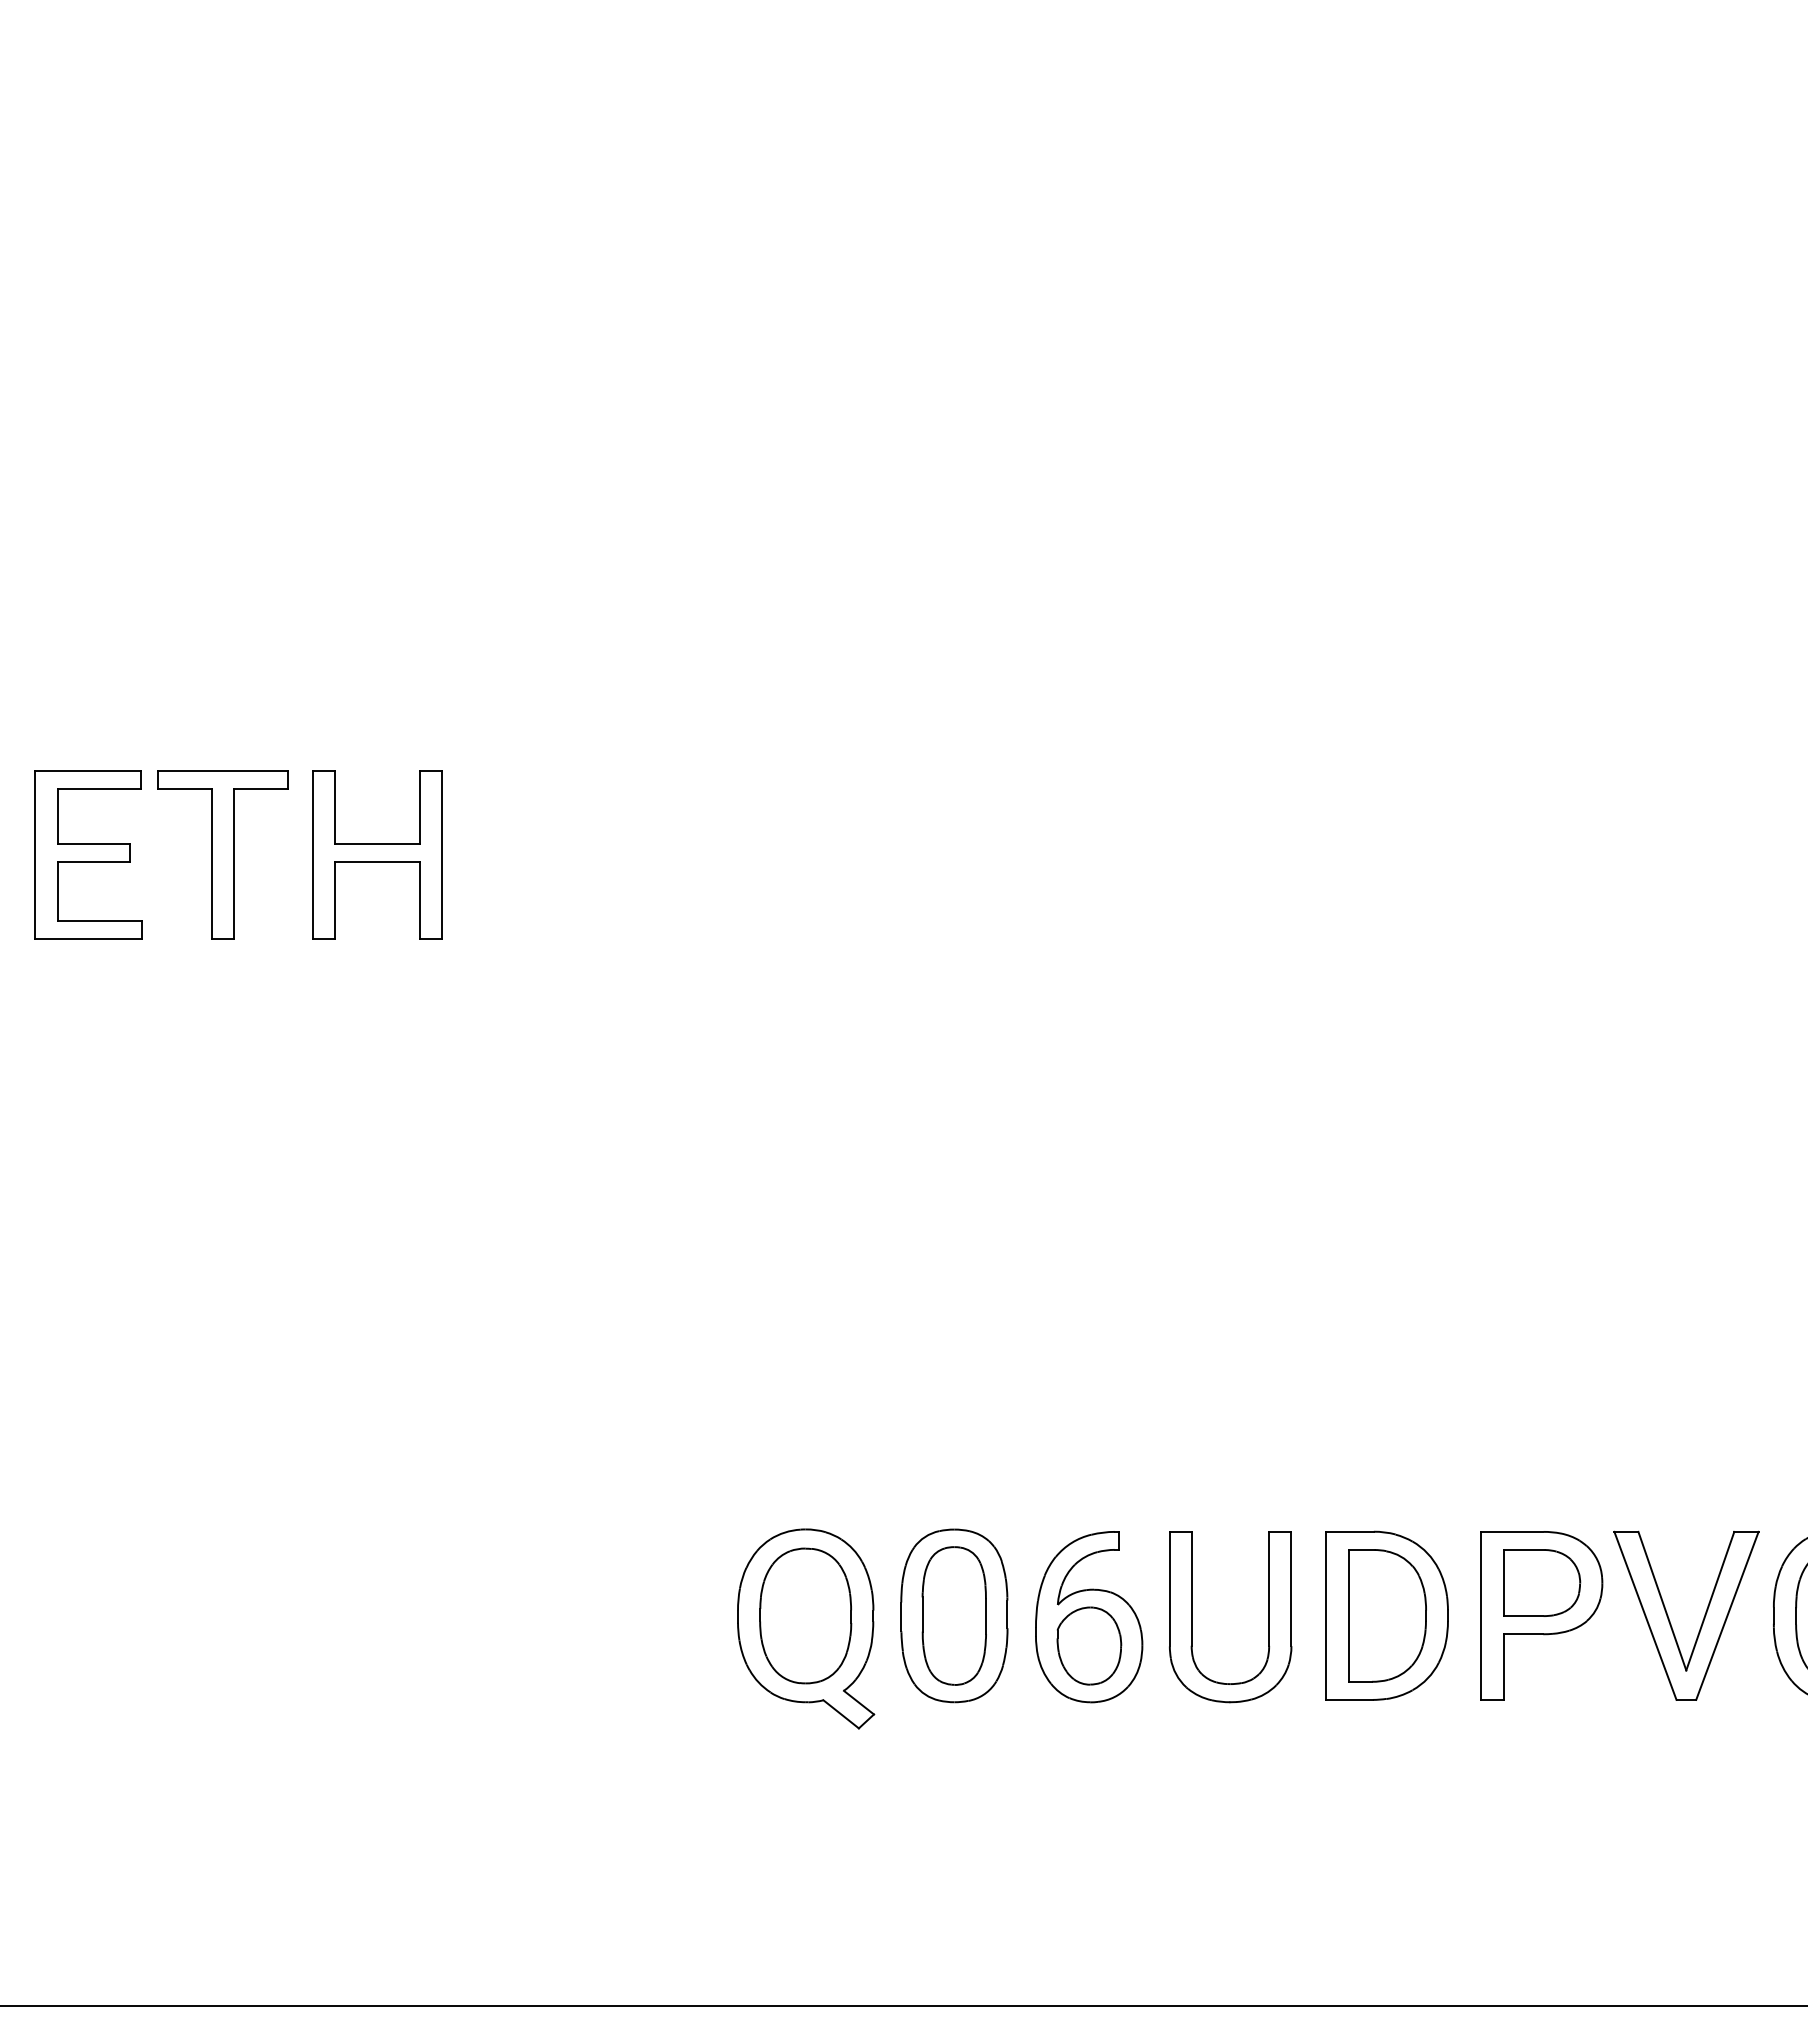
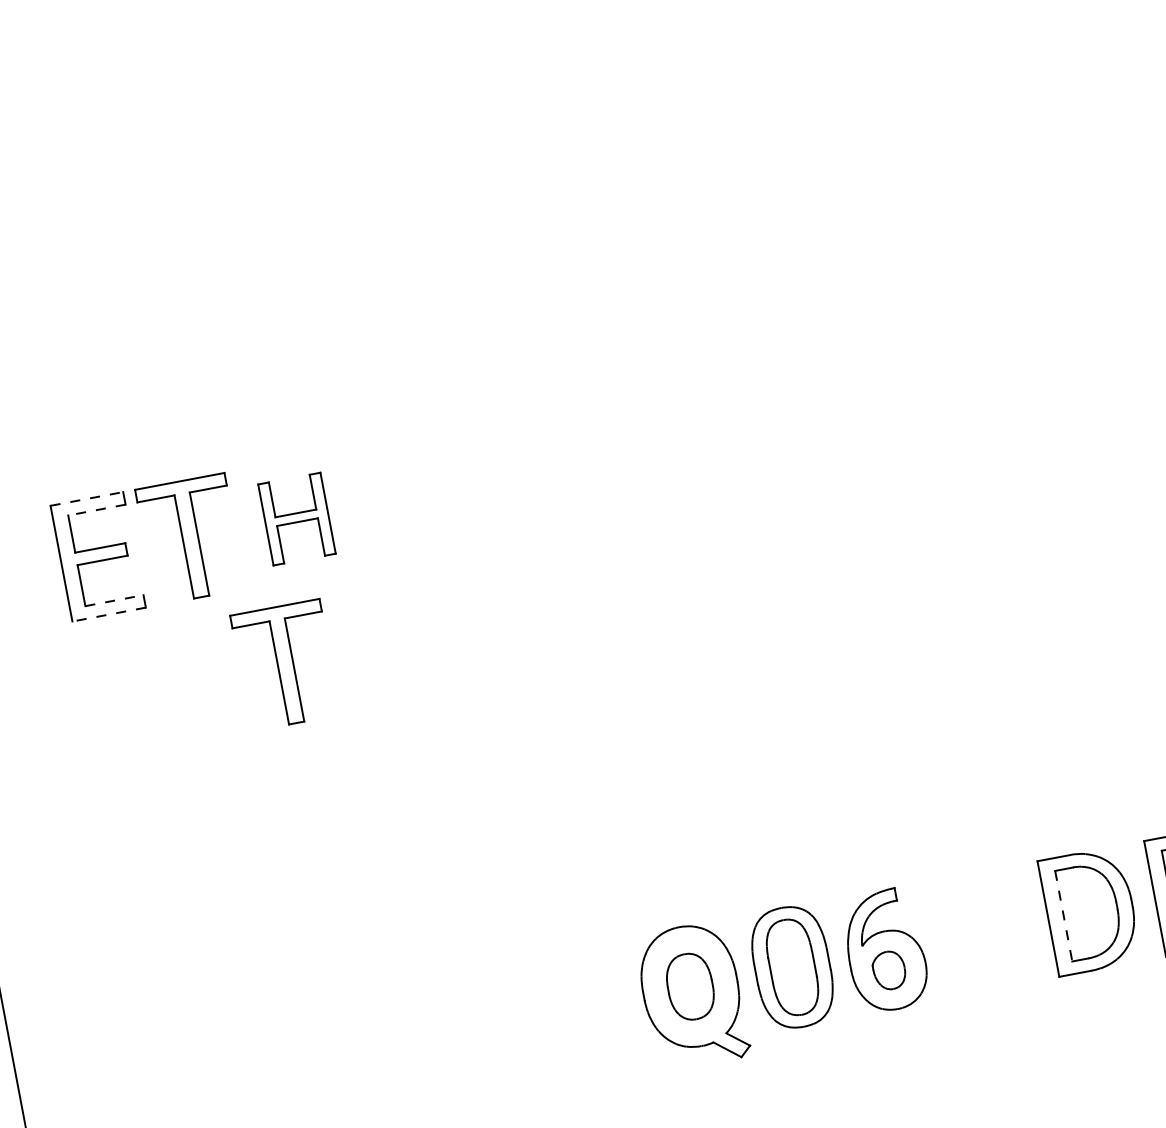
line: (88, 771) -> (87, 499), solid -> dashed
line: (99, 789) -> (97, 510), solid -> dashed
part: (377, 854) -> (296, 518), size x0.7
line: (100, 921) -> (114, 600), solid -> dashed
line: (88, 939) -> (109, 614), solid -> dashed
part: (322, 1056) -> (285, 664), added
part: (805, 1615) -> (690, 986), size x0.7
line: (1348, 1615) -> (1063, 915), solid -> dashed
part: (1192, 1617) -> (956, 937), removed
part: (1089, 1645) -> (889, 970), size x0.7

